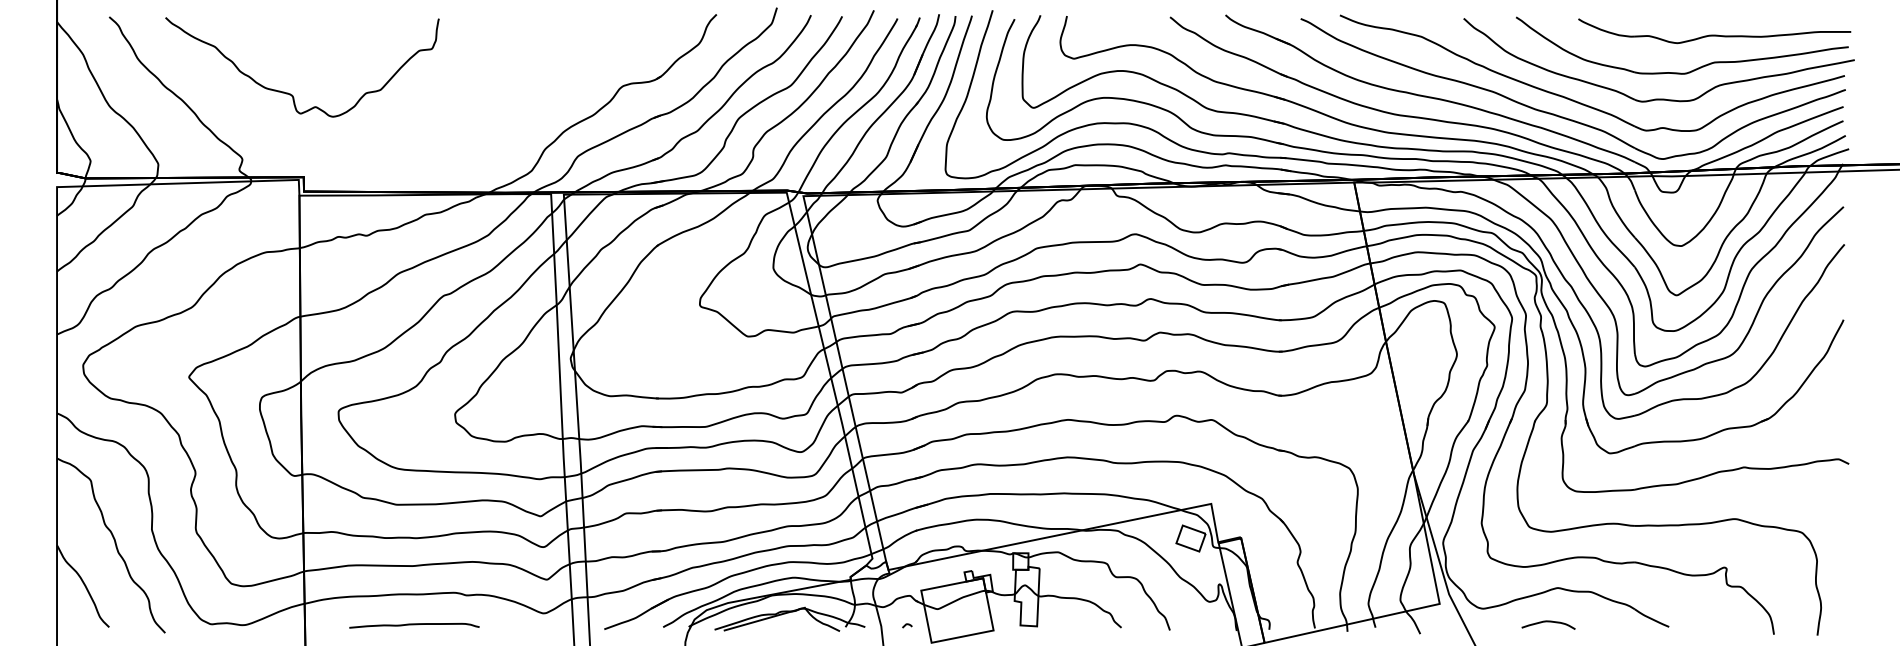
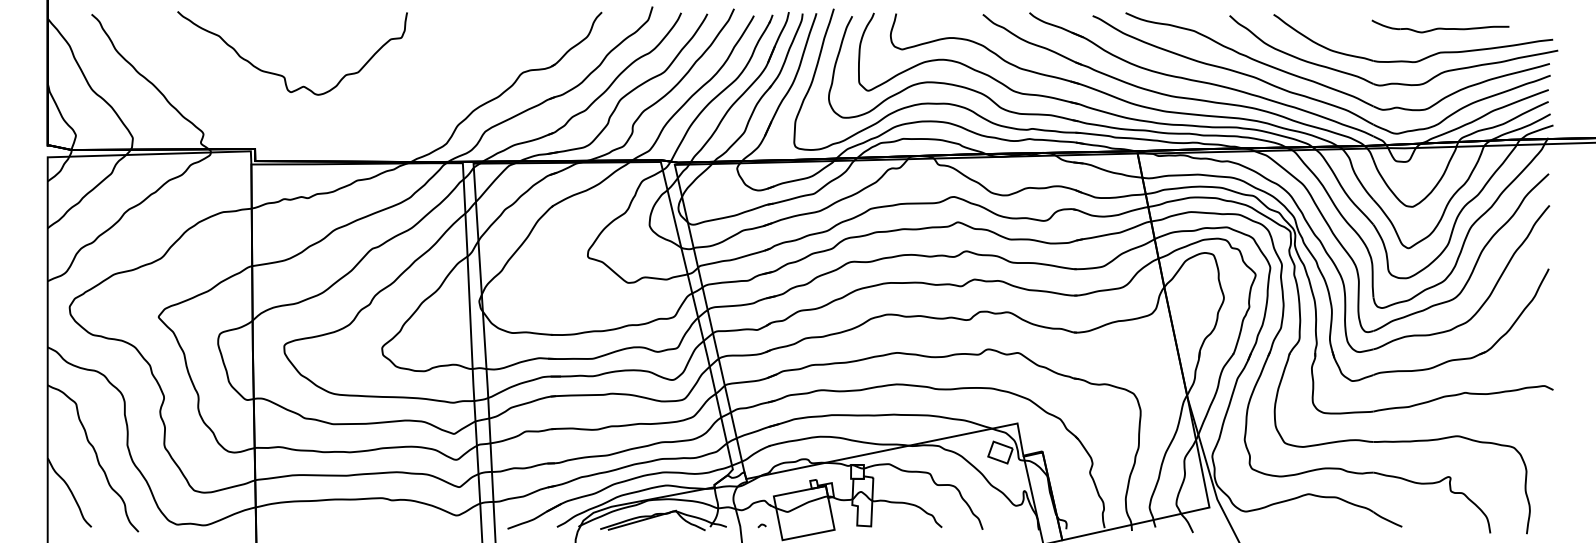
part: (1714, 31) -> (1440, 26), size x0.6
curve: (290, 93) -> (282, 75), moved
curve: (1548, 622) -> (1300, 523), removed
curve: (414, 625) -> (348, 525), removed

